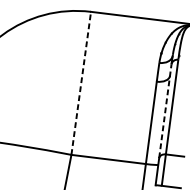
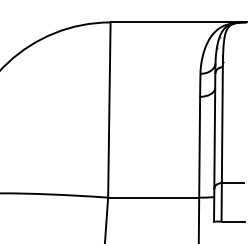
line: (81, 83) -> (109, 110), dashed -> solid
line: (165, 110) -> (214, 130), dashed -> solid

